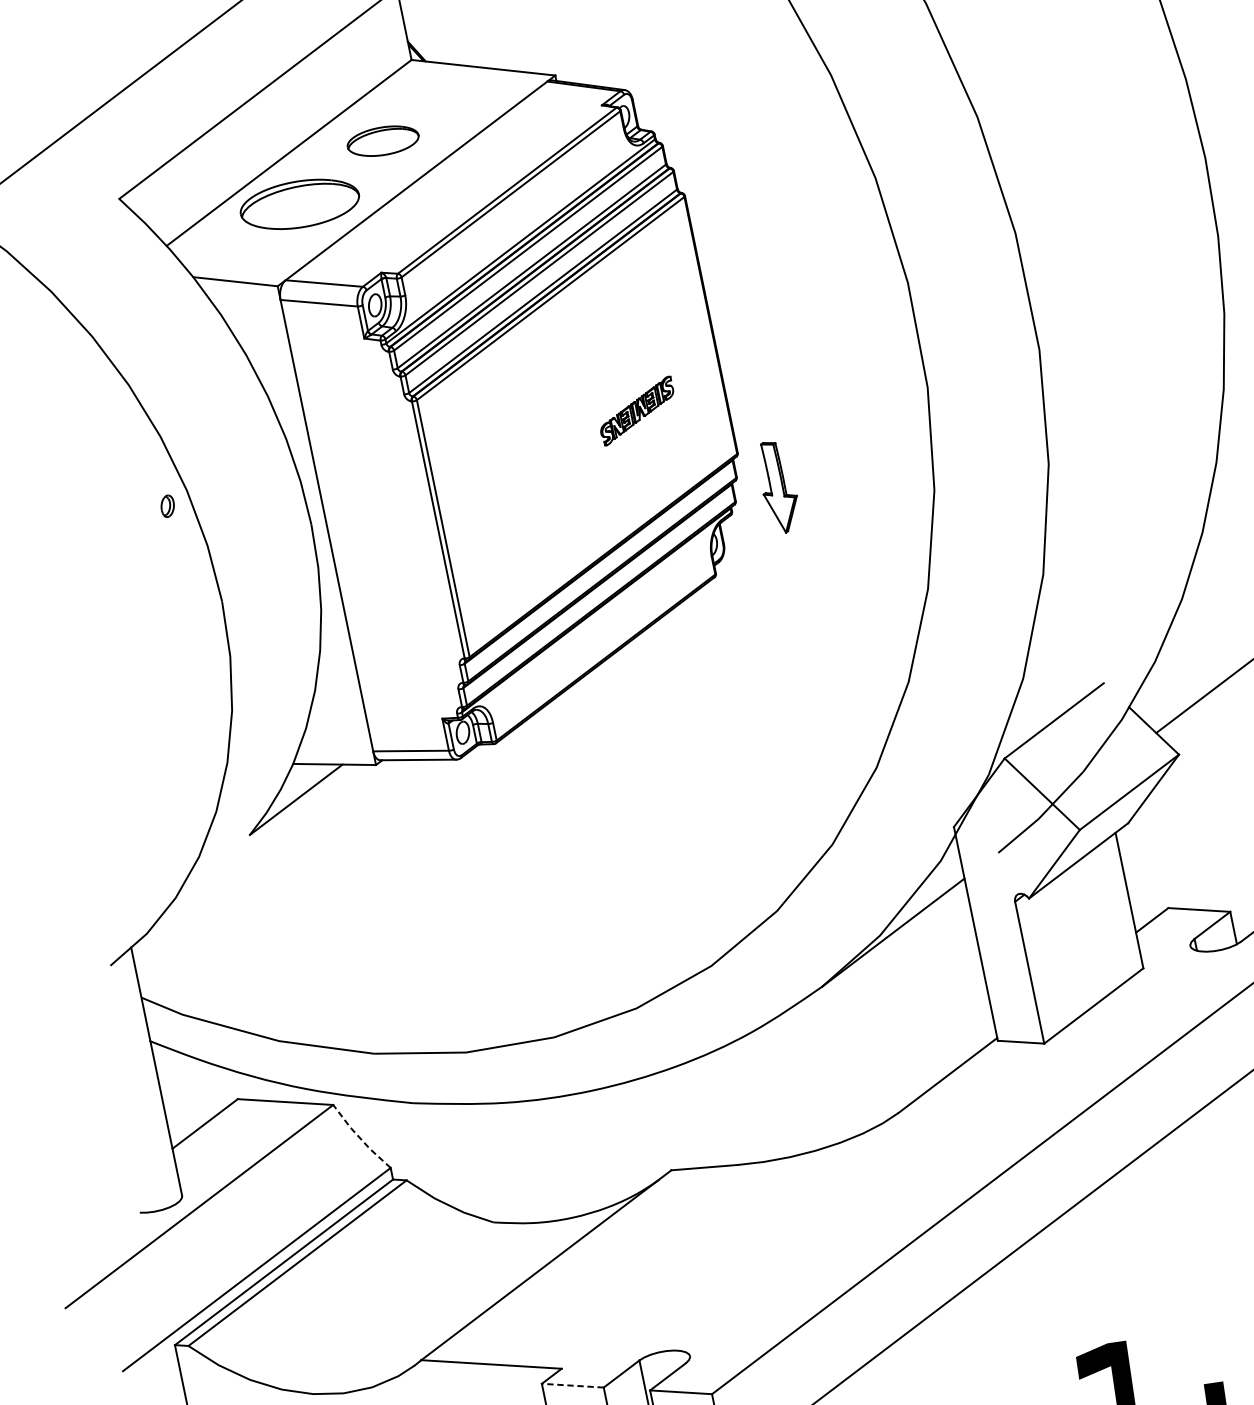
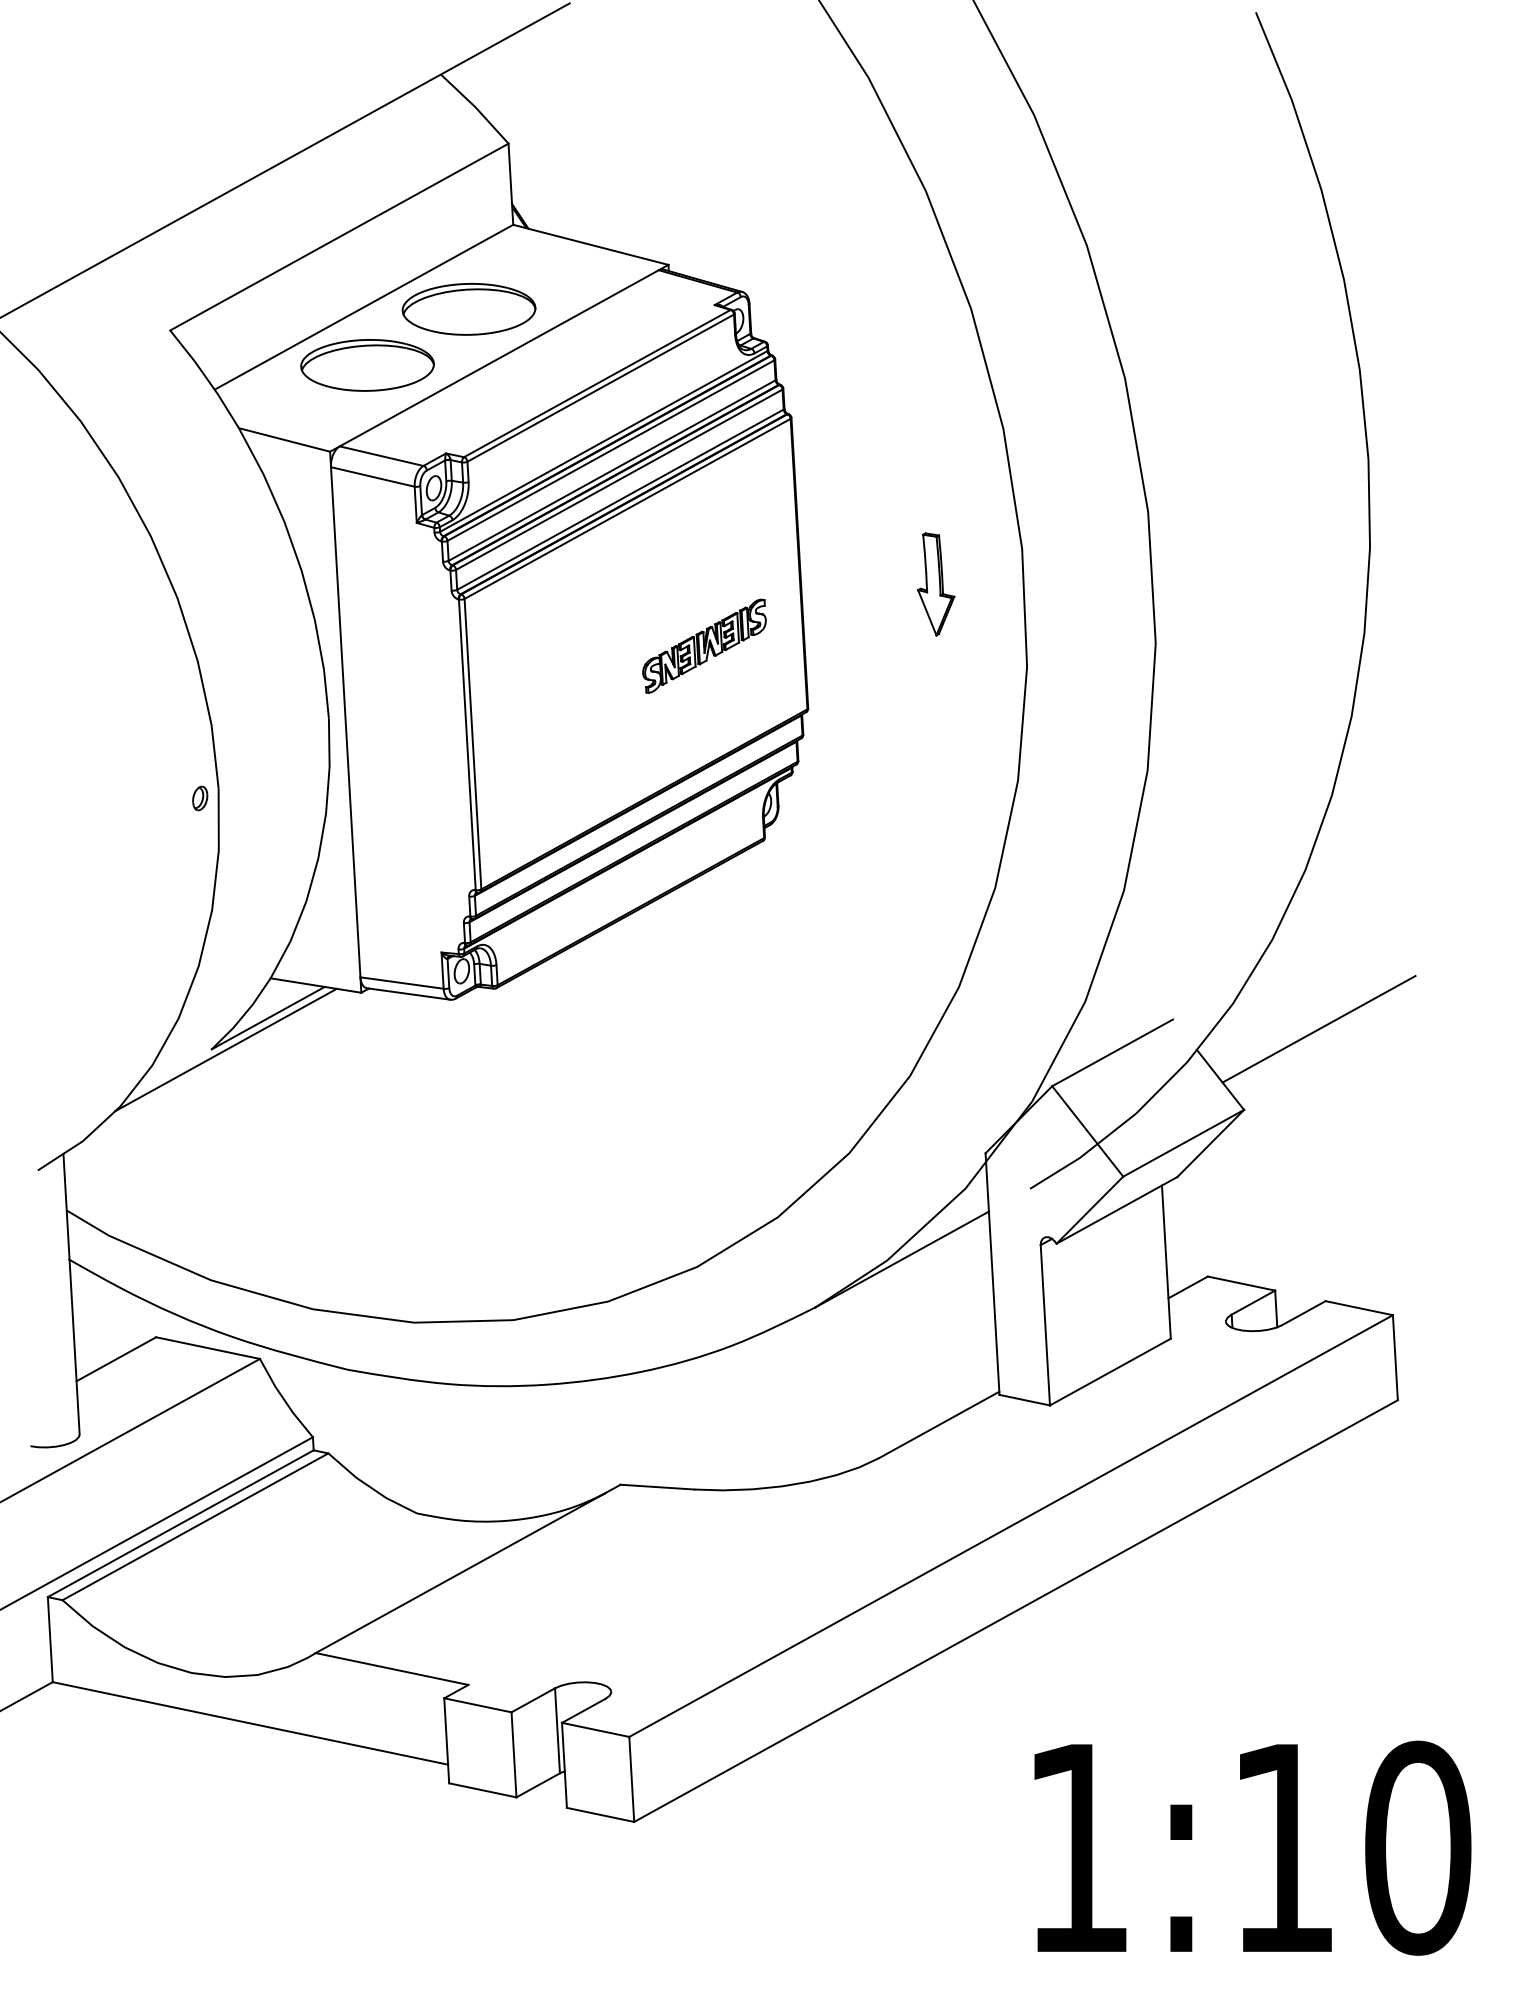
part: (382, 141) -> (468, 309), size x1.67
part: (637, 410) -> (704, 645), size x1.43
part: (779, 487) -> (936, 584), moved
part: (168, 506) -> (200, 798), moved
line: (262, 833) -> (225, 1049), added
line: (360, 1137) -> (284, 1399), dashed -> solid
line: (572, 1385) -> (477, 1705), dashed -> solid

